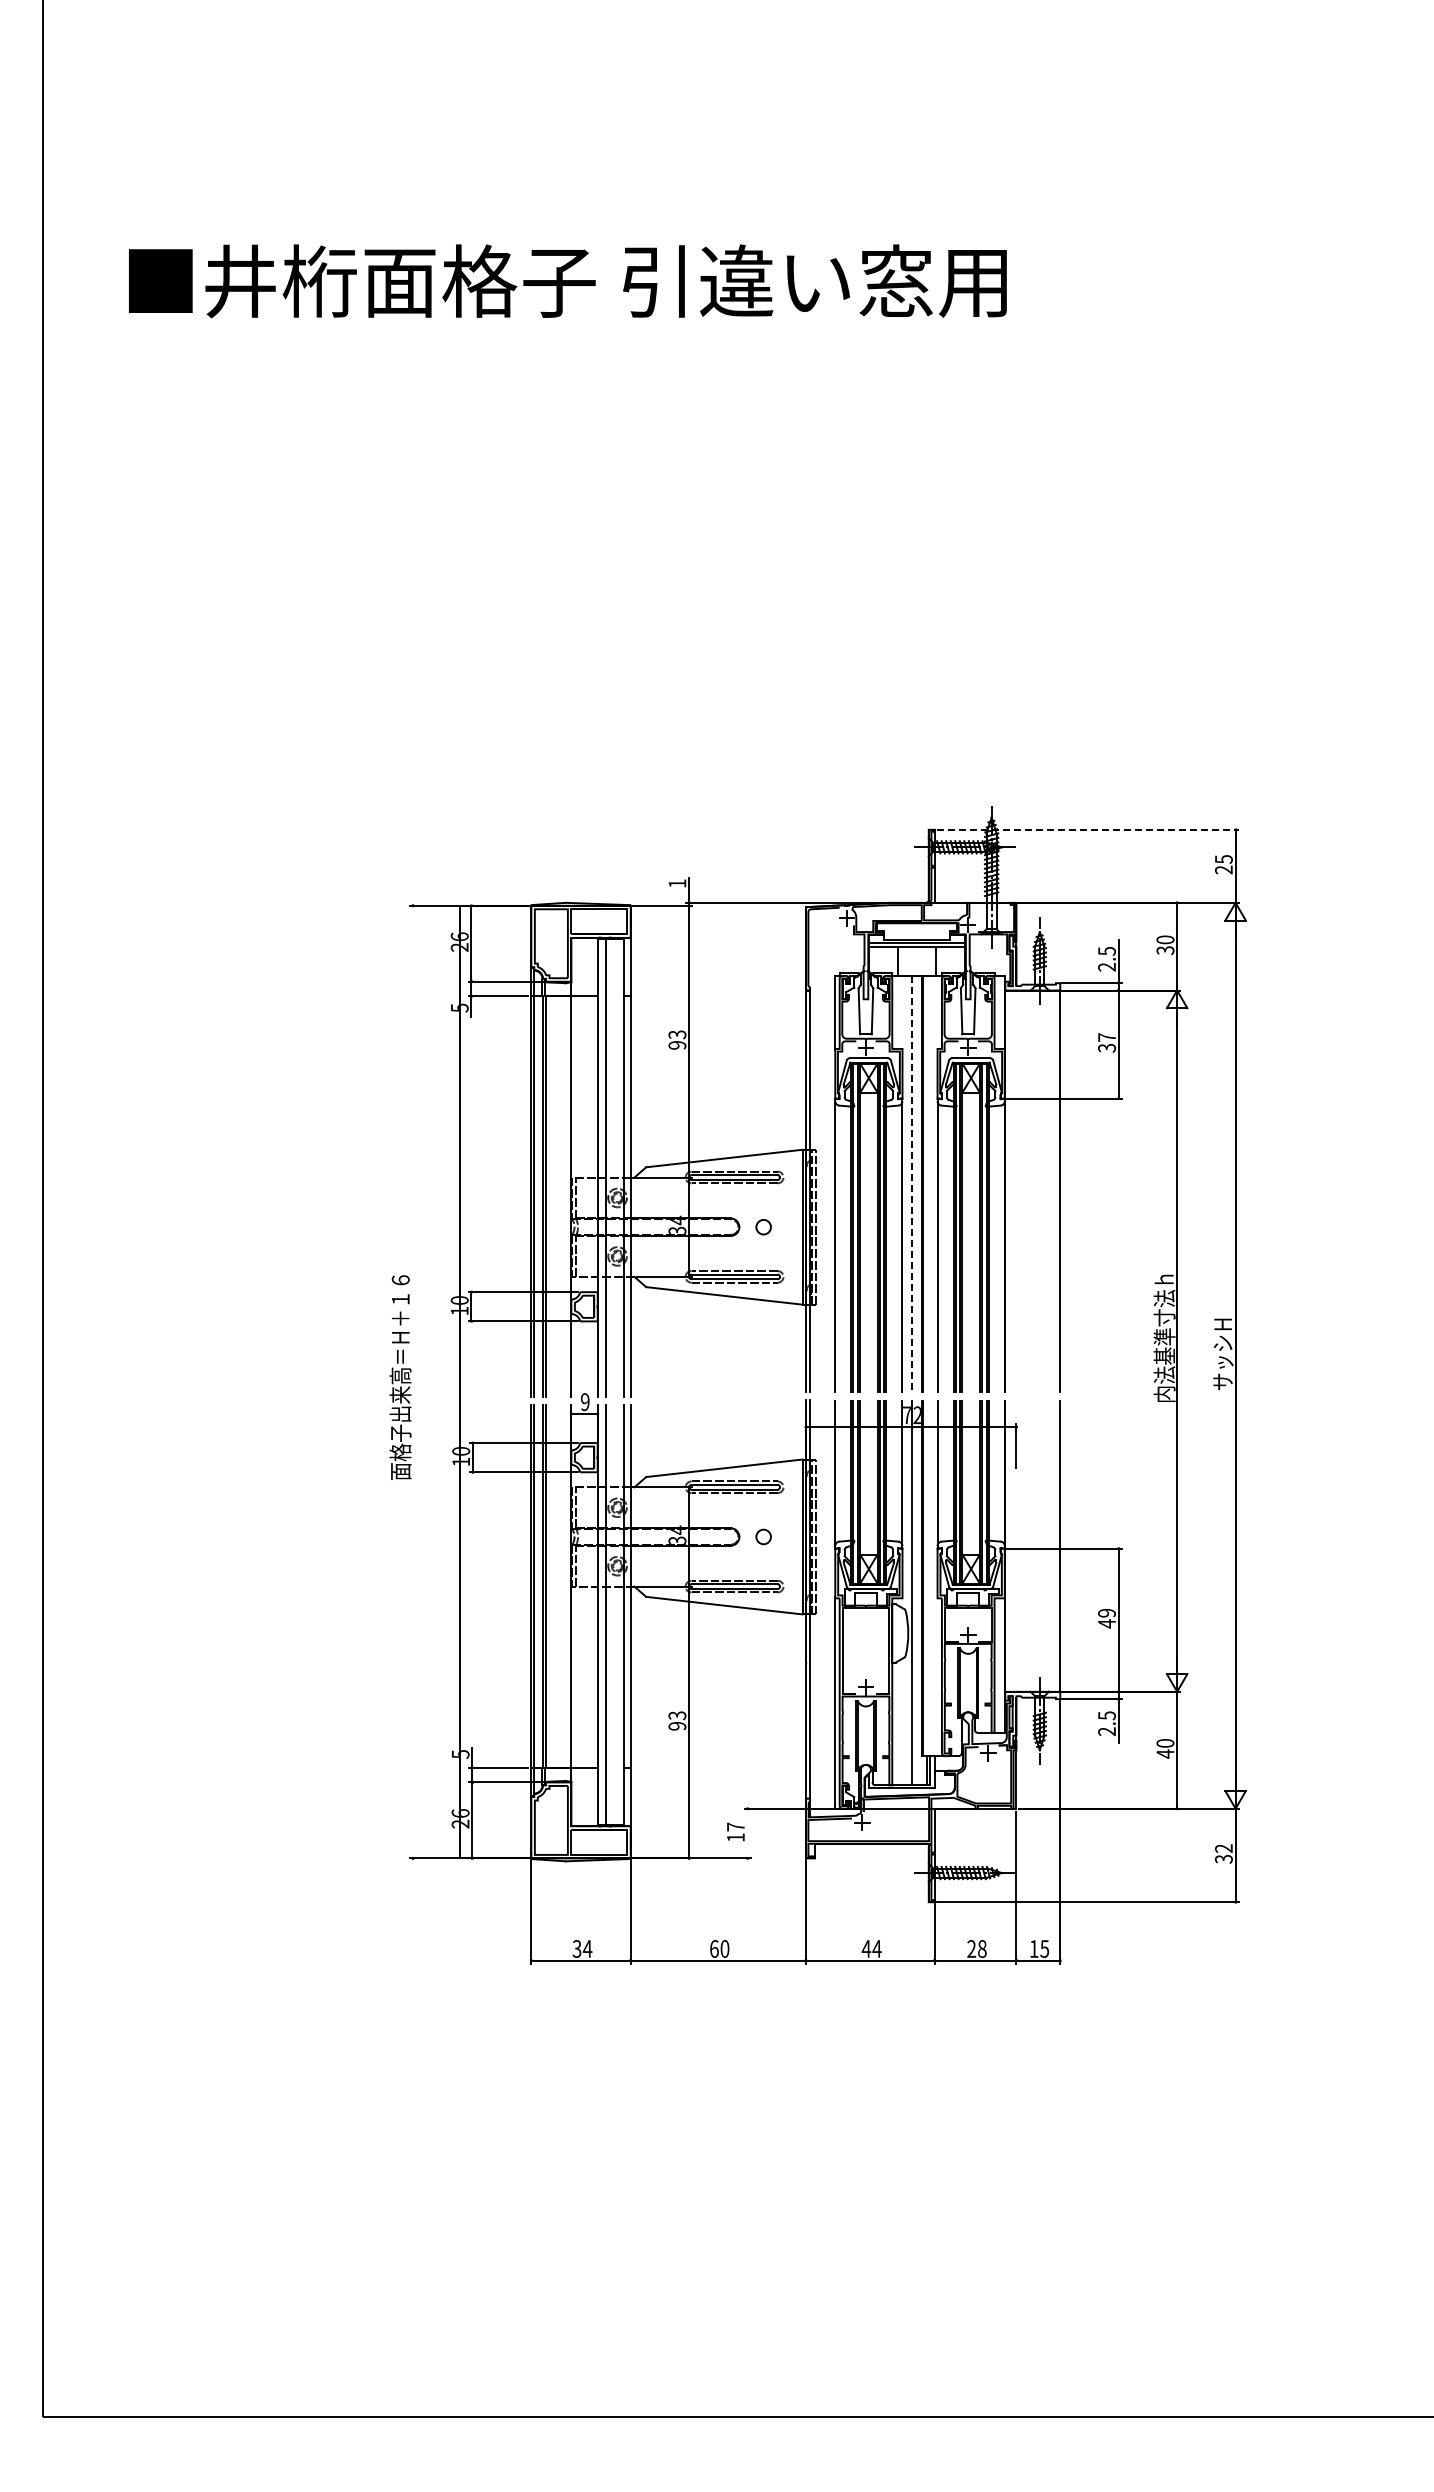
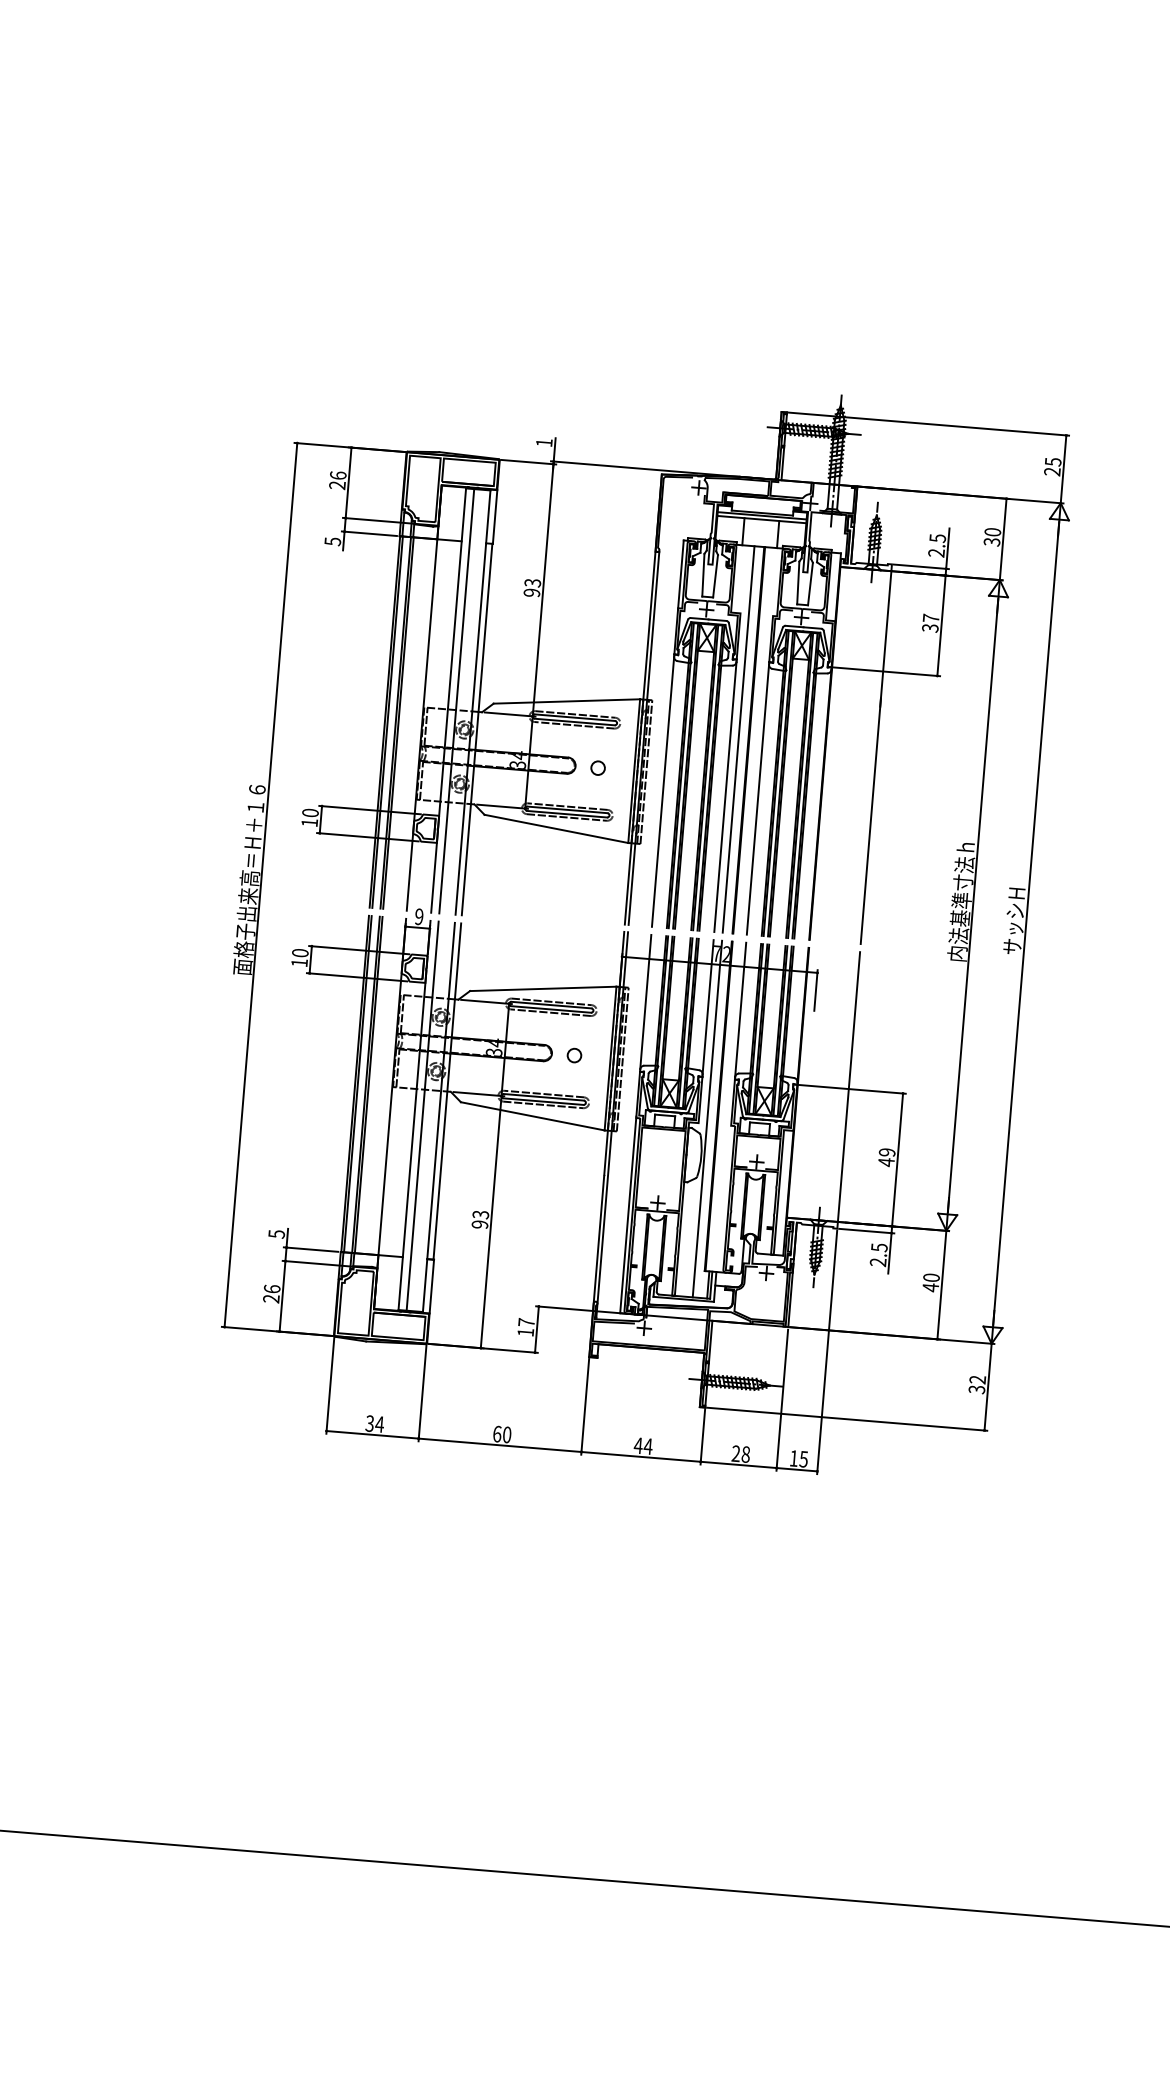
line: (1087, 829) -> (928, 423), dashed -> solid
line: (911, 1184) -> (738, 739), dashed -> solid
line: (460, 1381) -> (261, 884), moved
line: (747, 1833) -> (536, 1329), added

